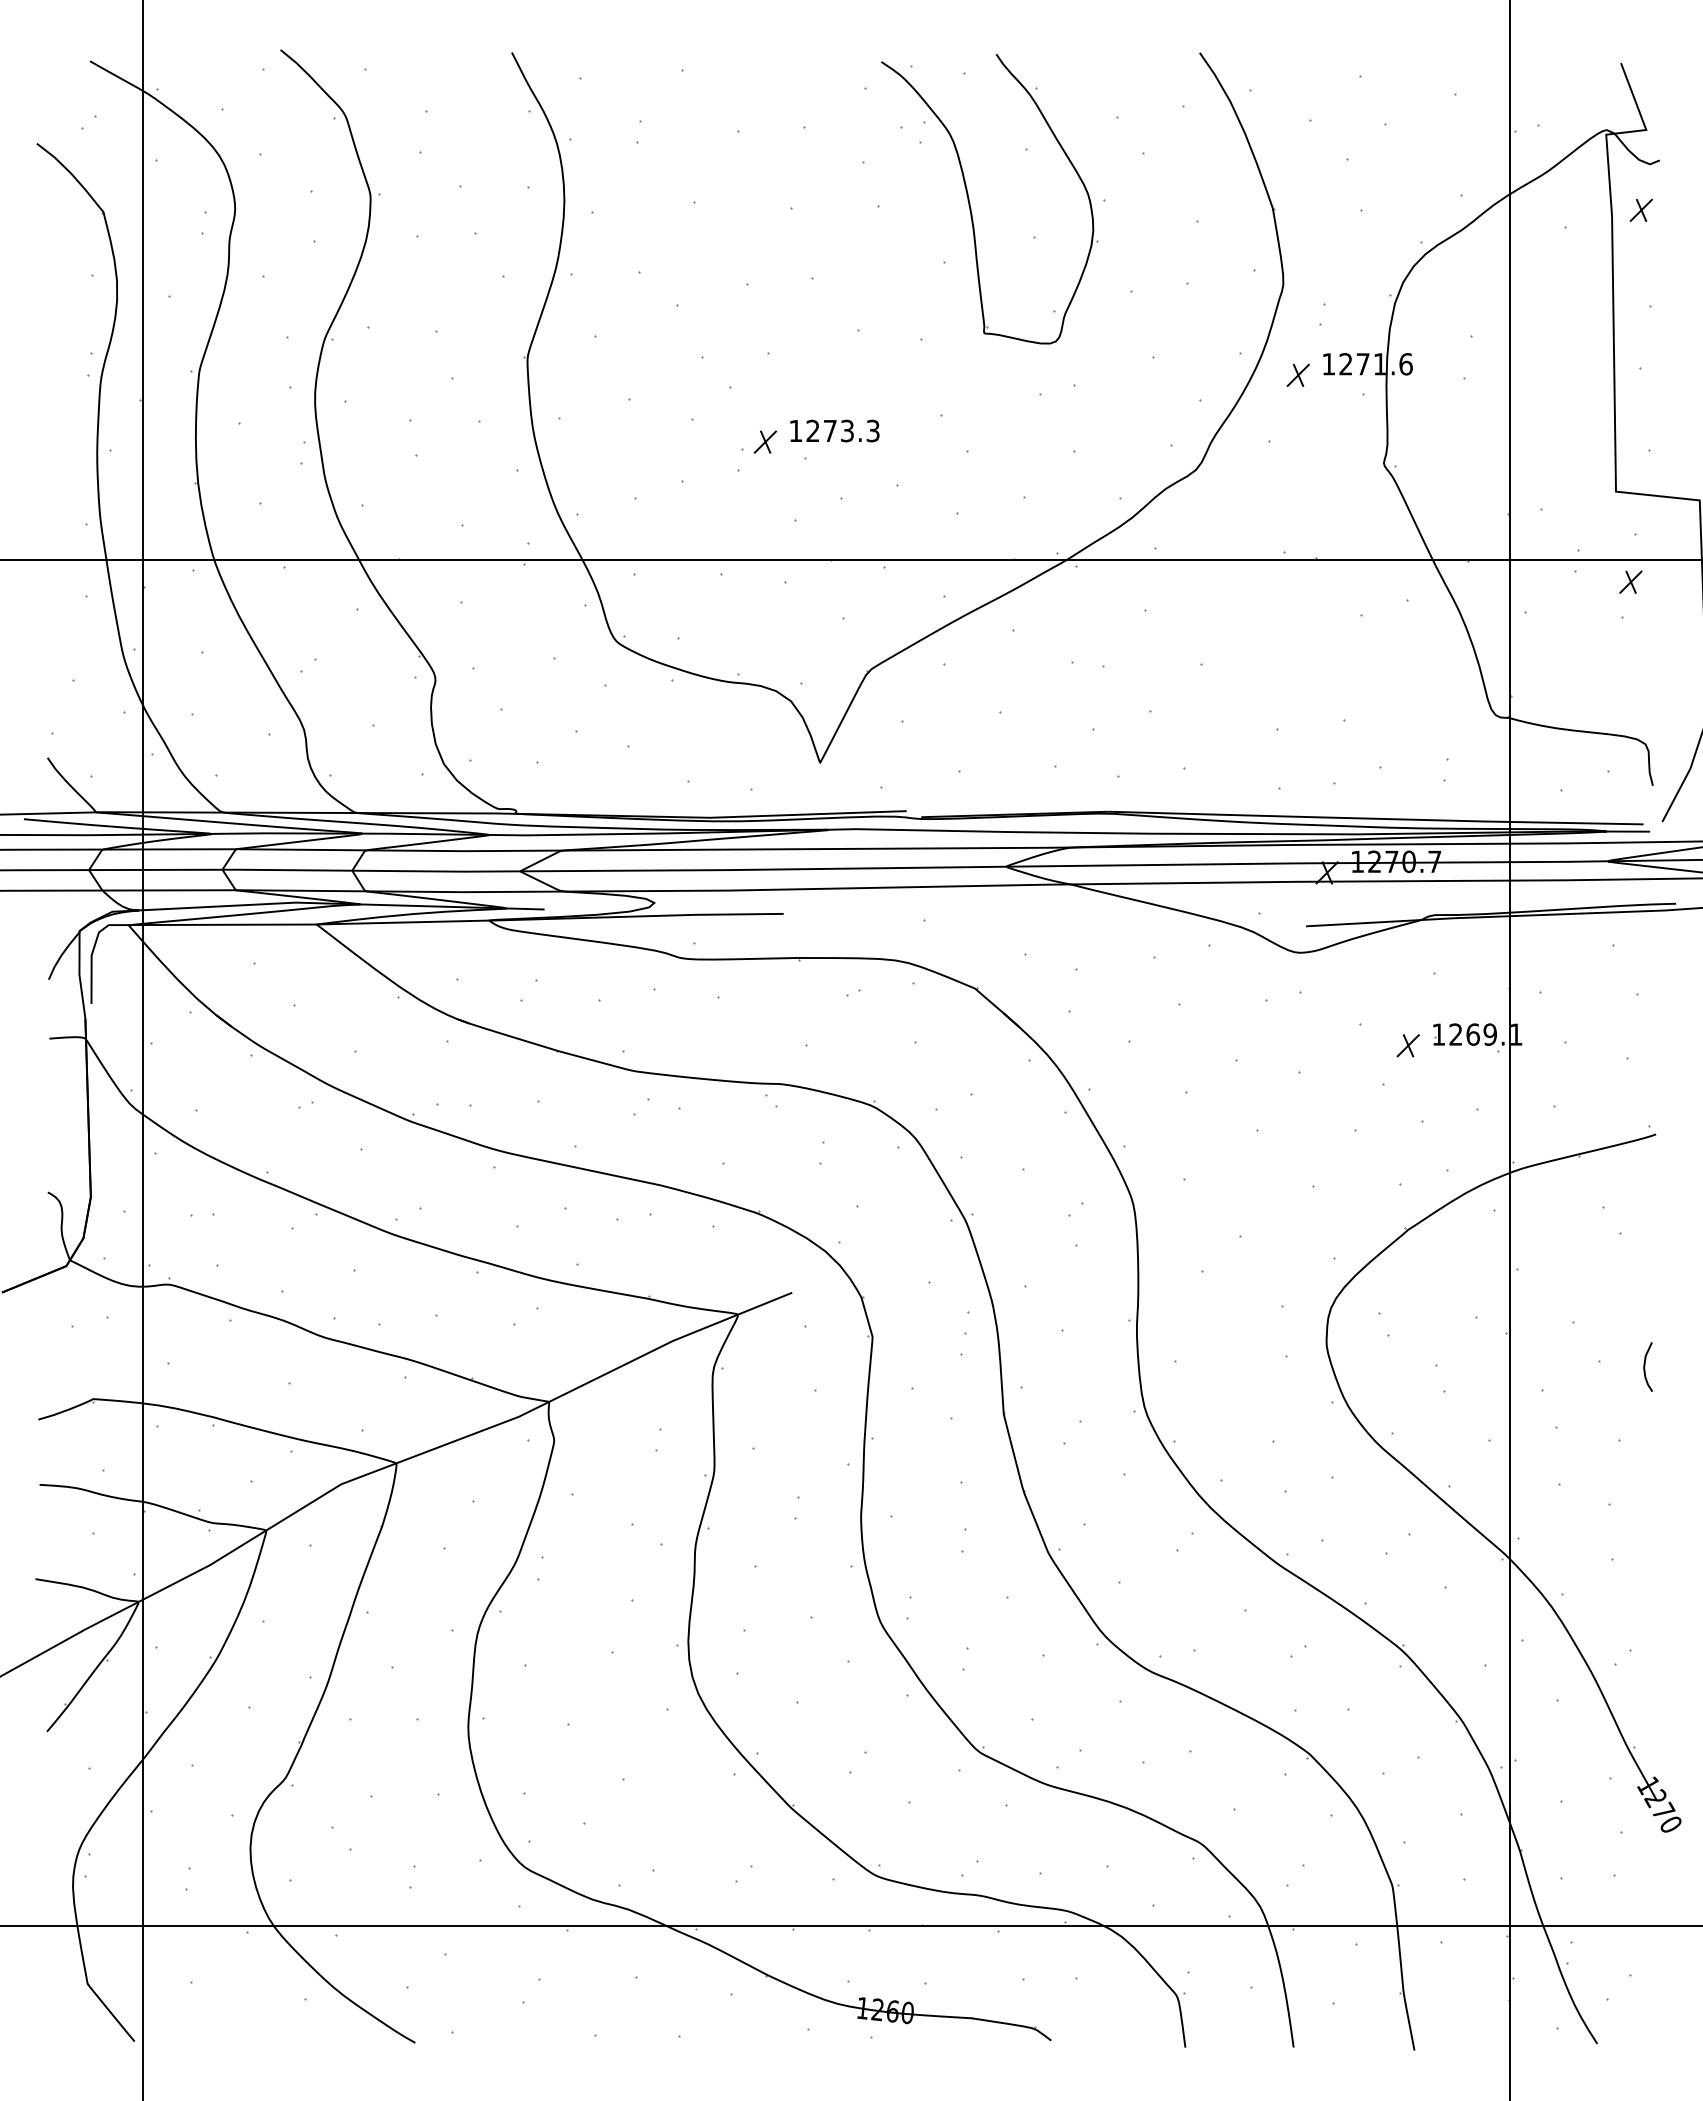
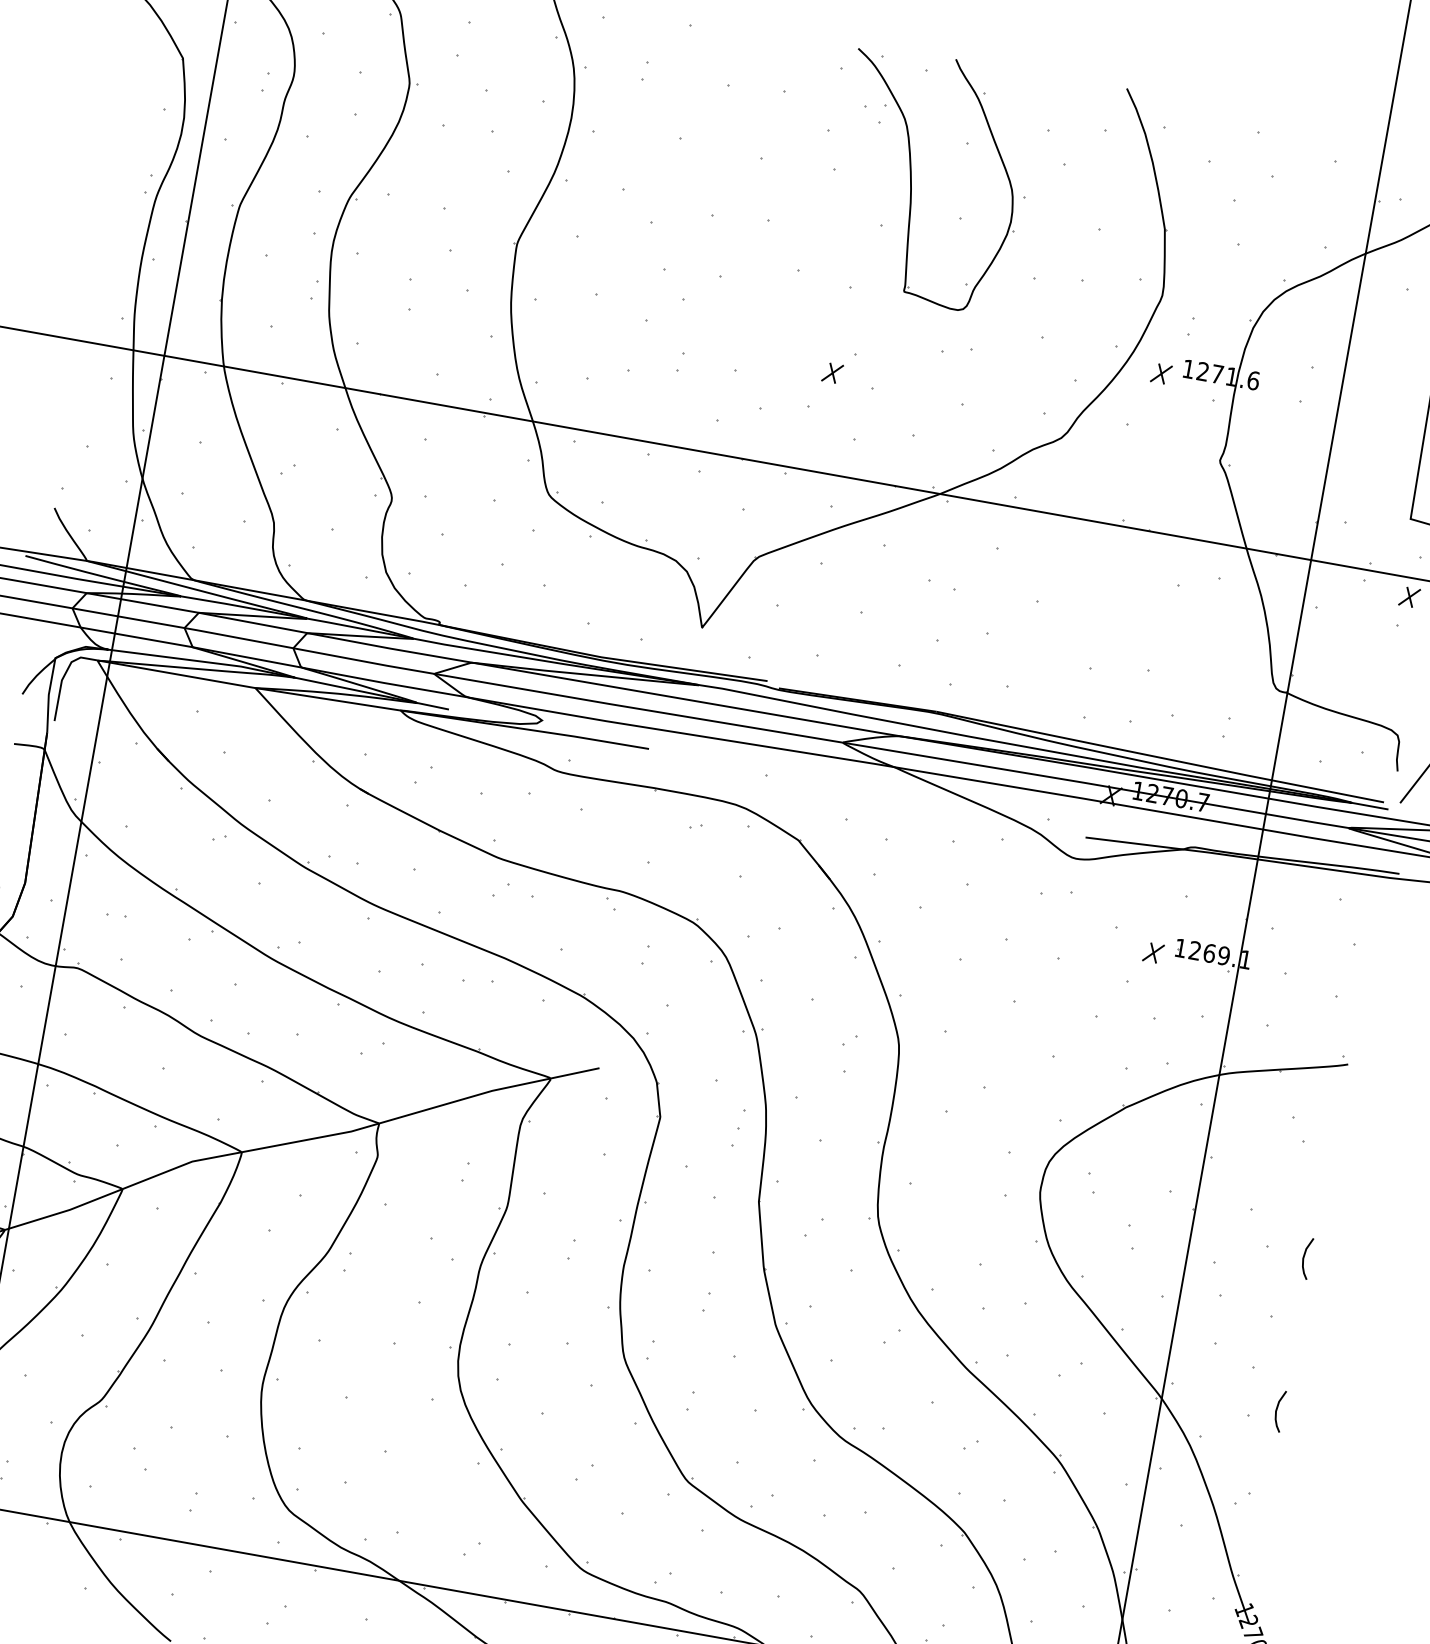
part: (834, 430) -> (763, 350), removed
part: (765, 441) -> (832, 372), moved
curve: (1645, 1548) -> (1277, 1410), added

